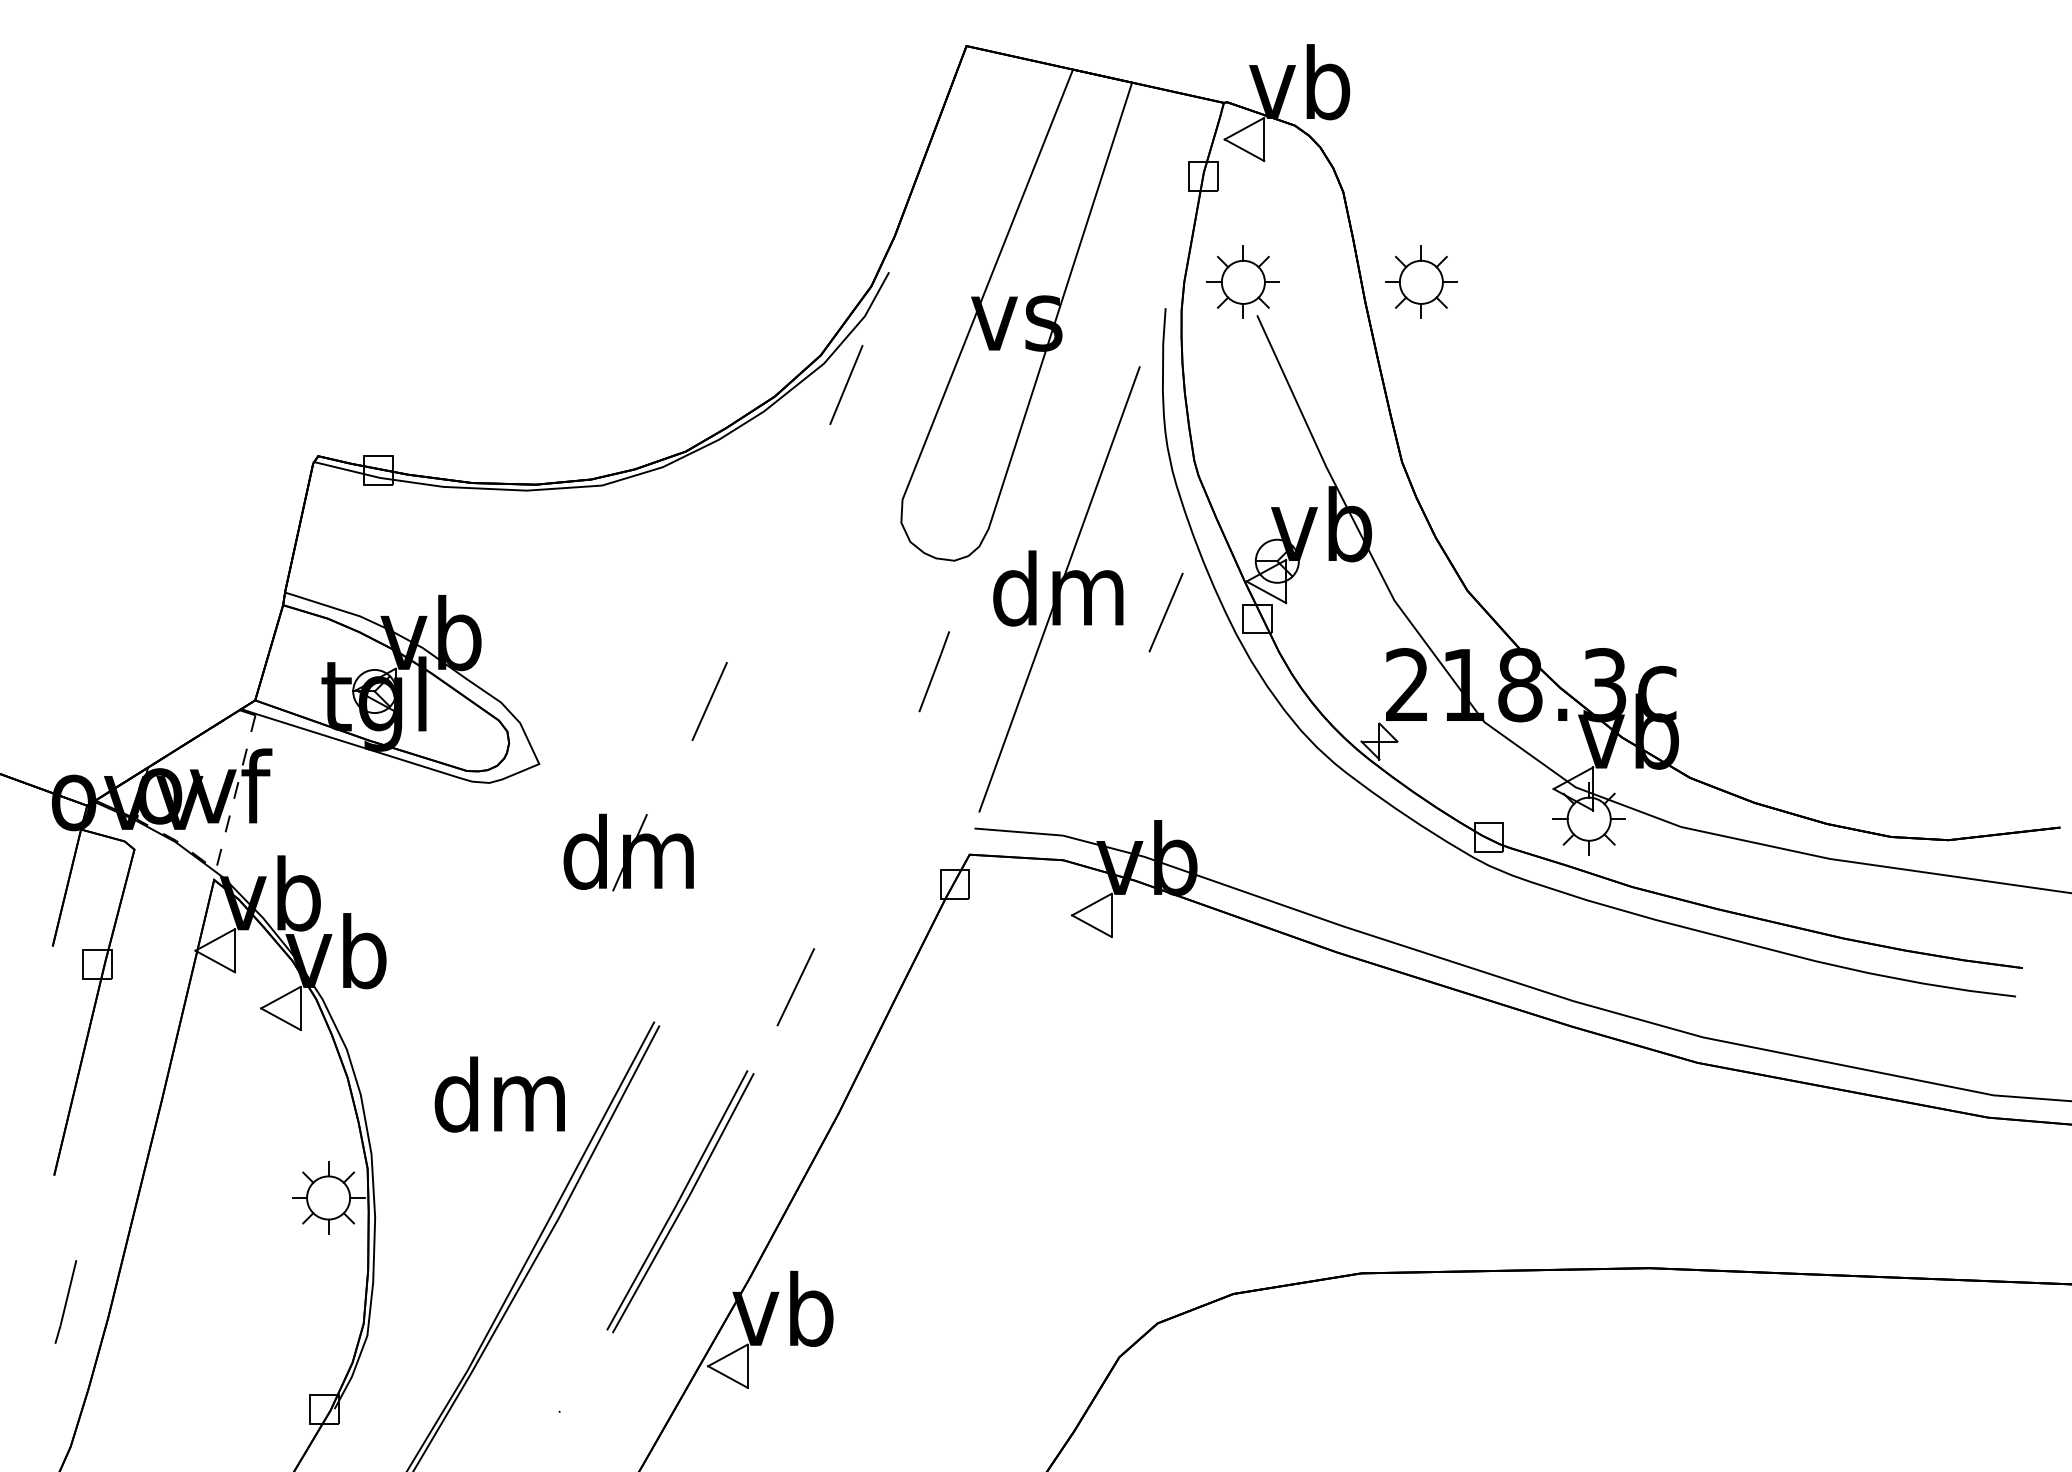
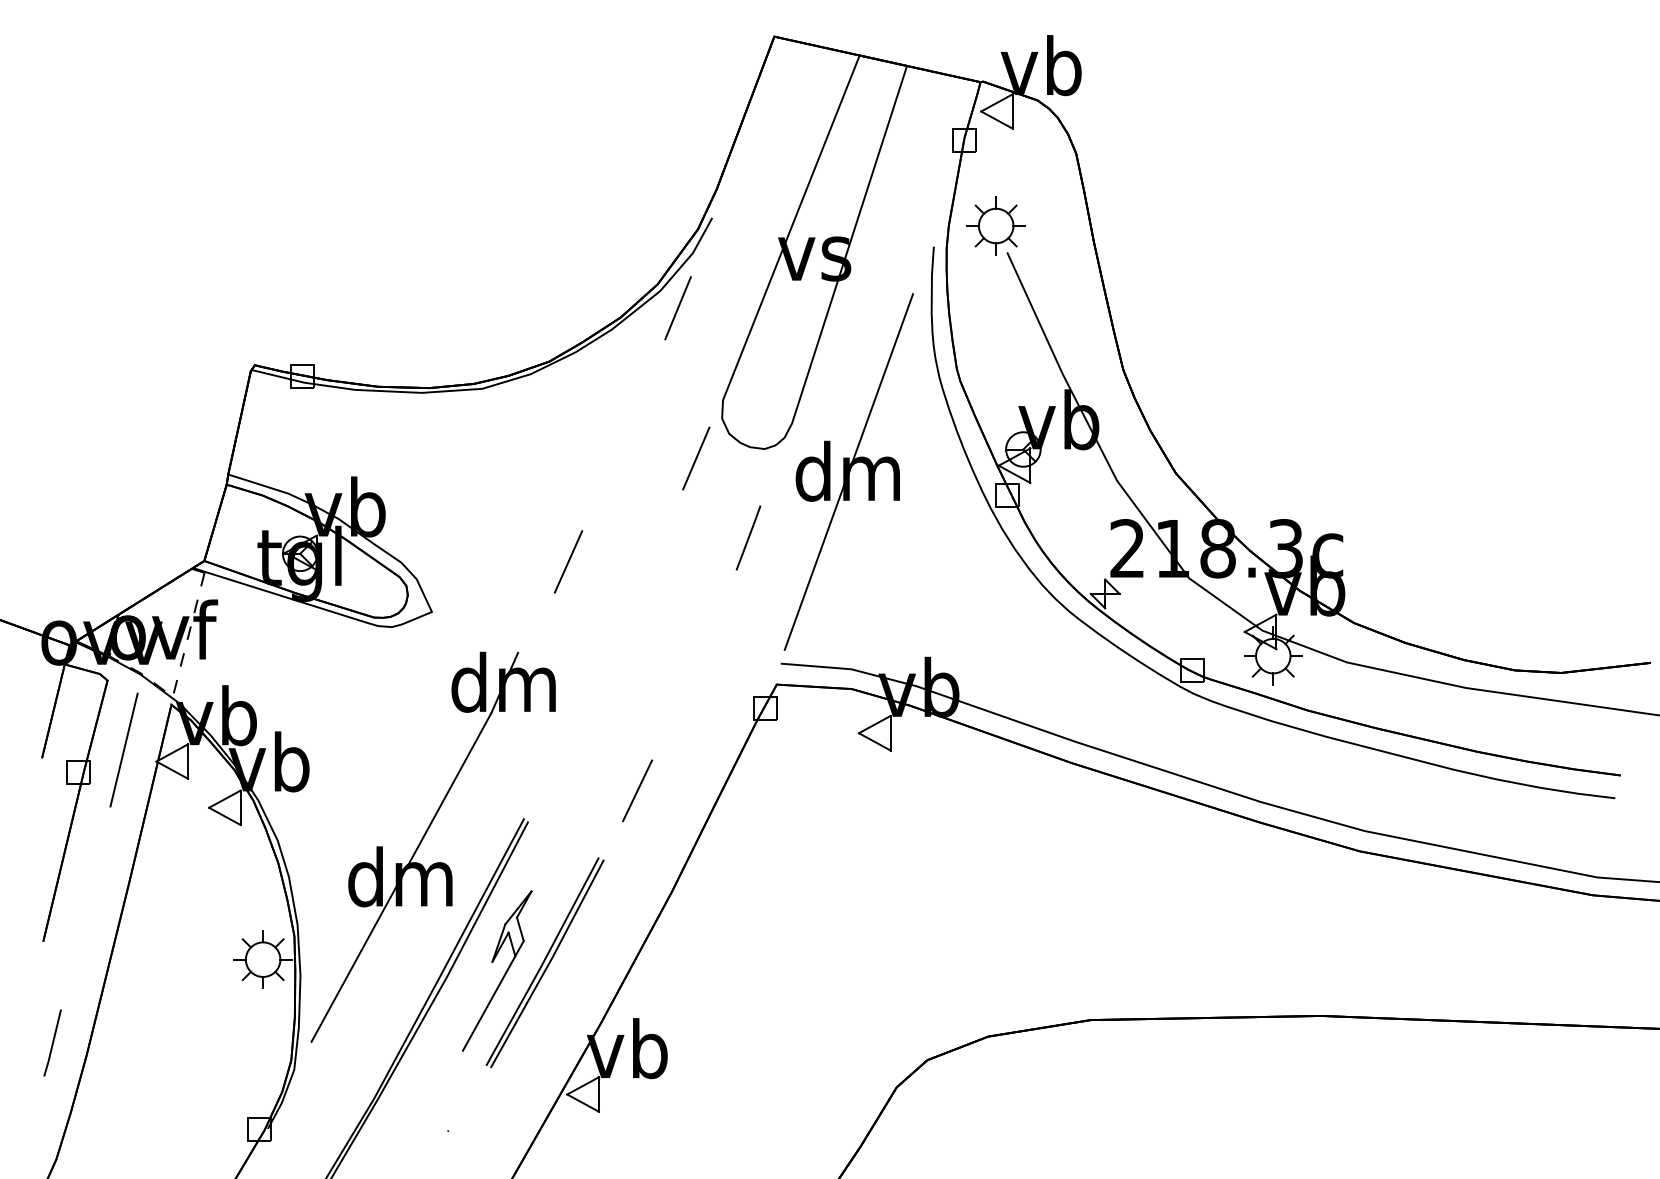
part: (1420, 281) -> (1138, 225), removed
line: (1165, 612) -> (695, 458), moved
line: (154, 936) -> (123, 750), added
line: (501, 1095) -> (401, 877), added
part: (629, 1216) -> (504, 974), added

